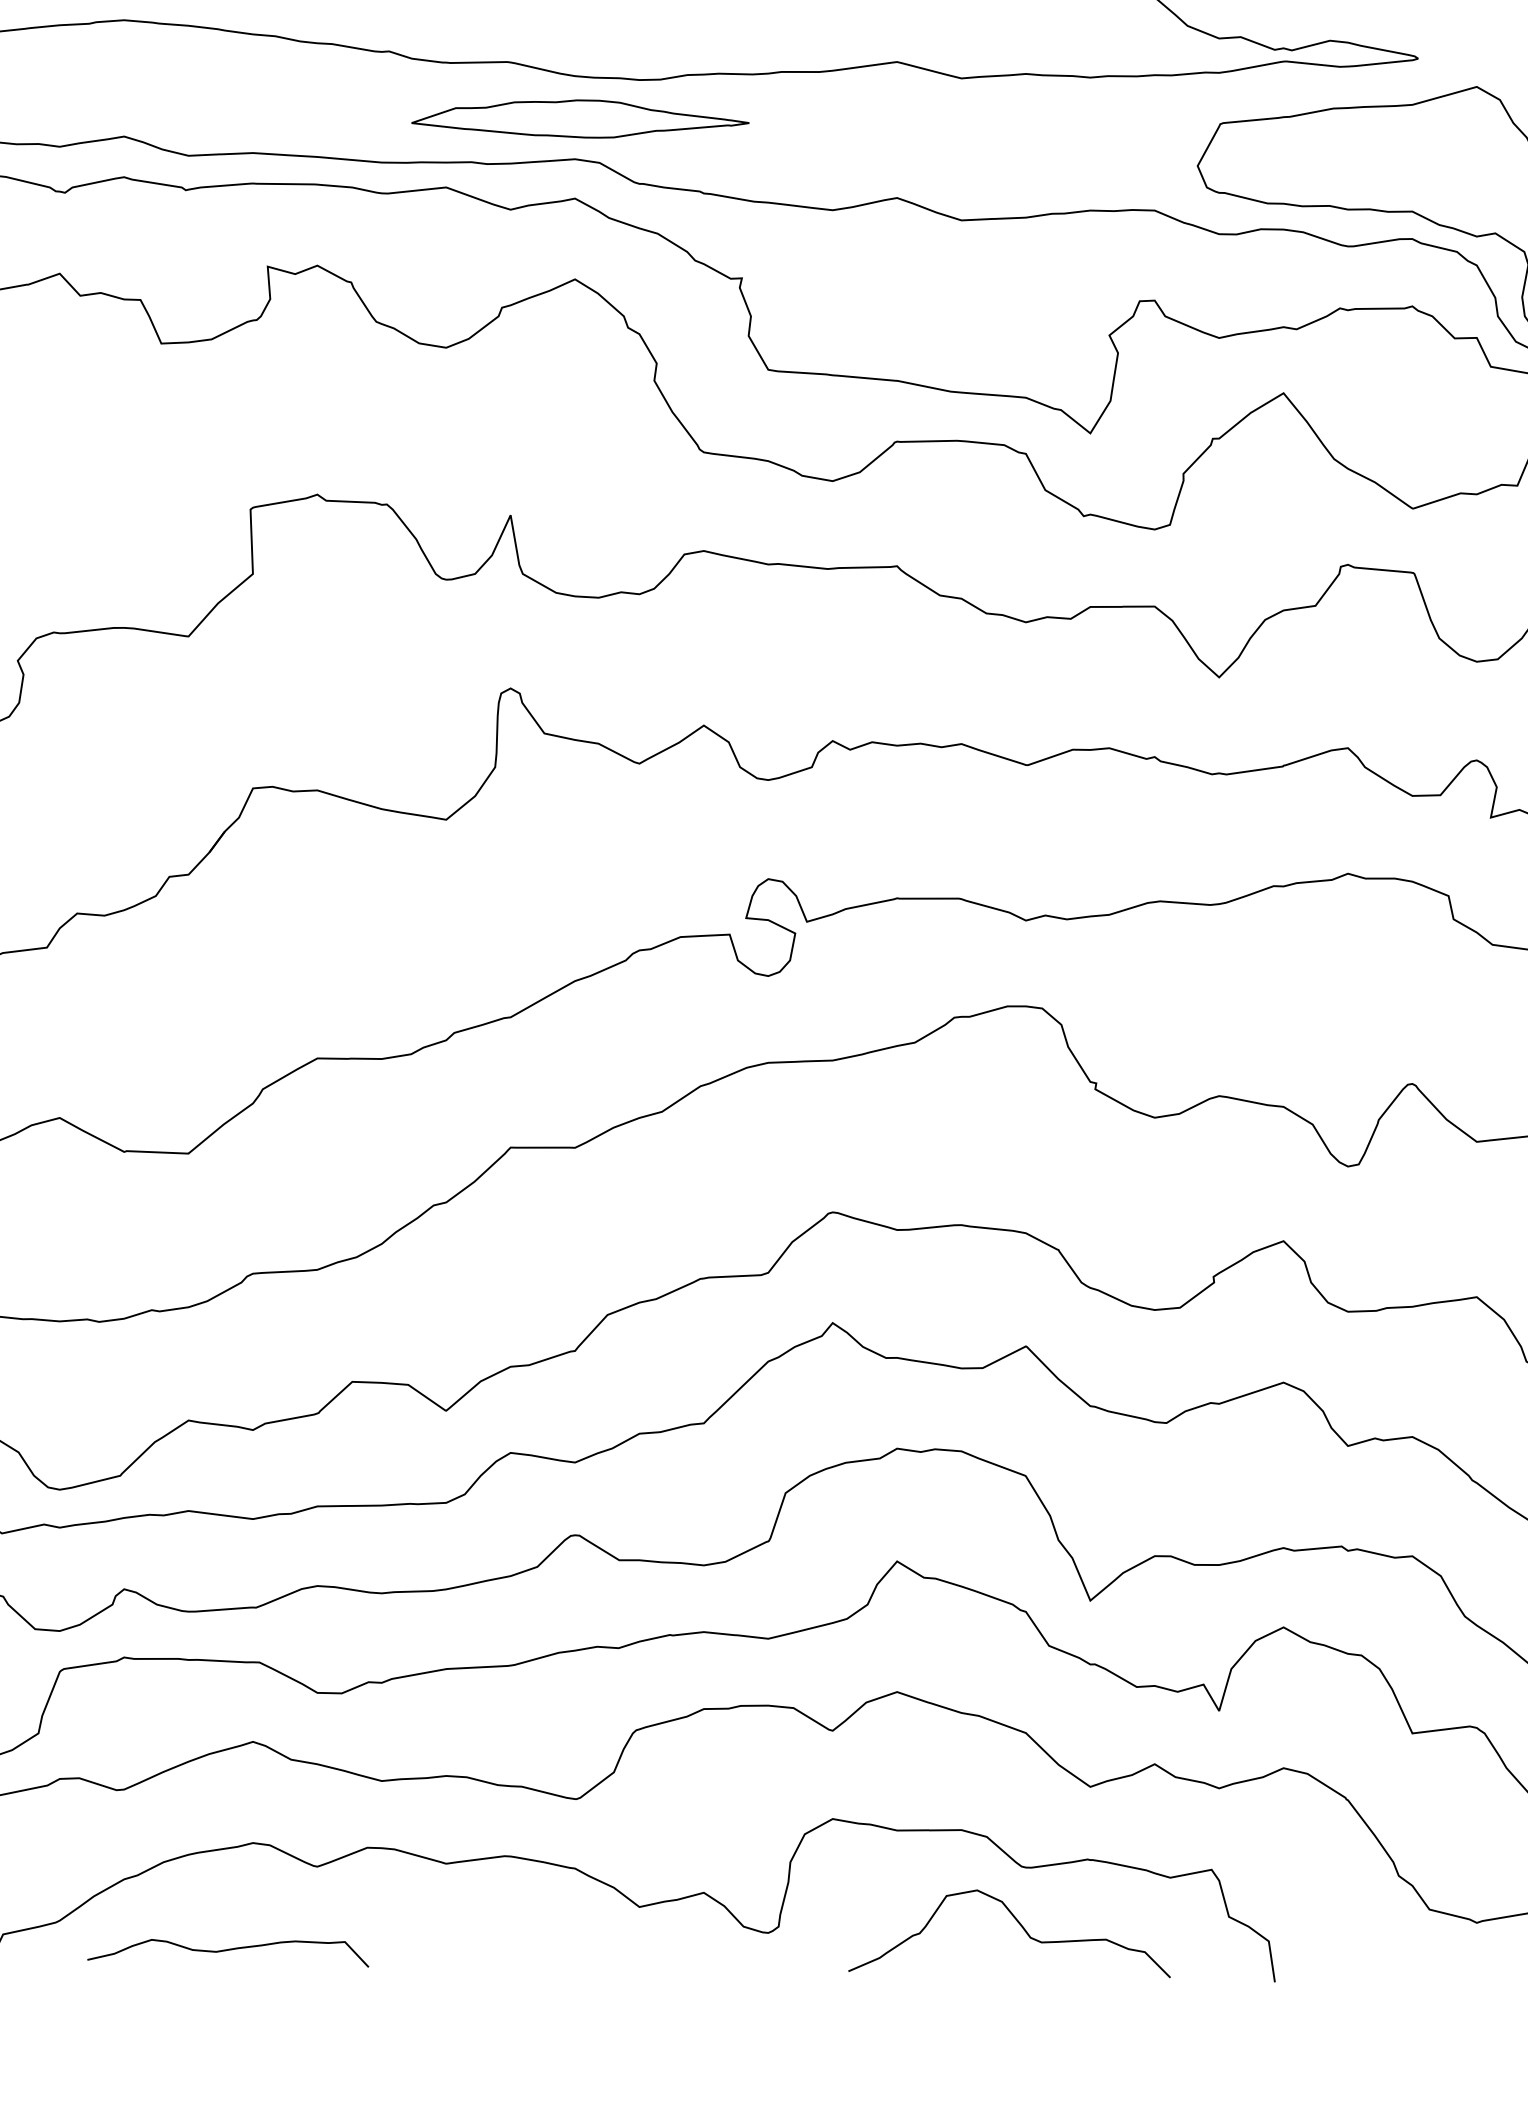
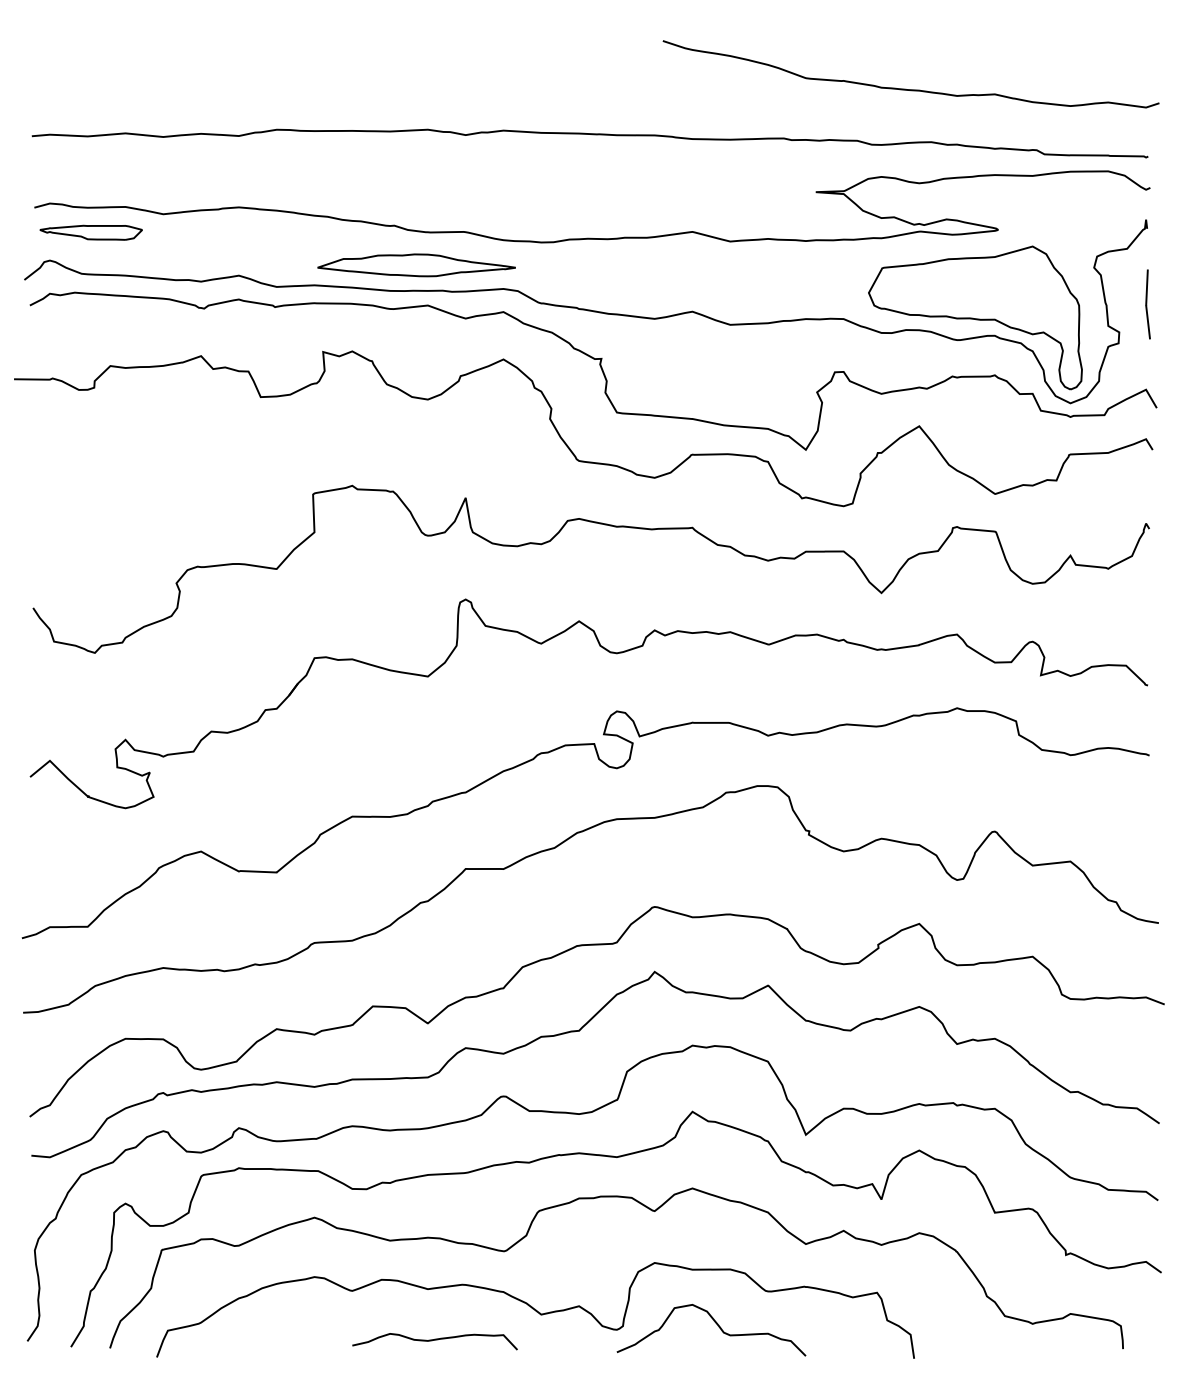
part: (580, 119) -> (416, 265), moved
curve: (1021, 1929) -> (718, 1327), moved
curve: (227, 1951) -> (434, 1340), moved

